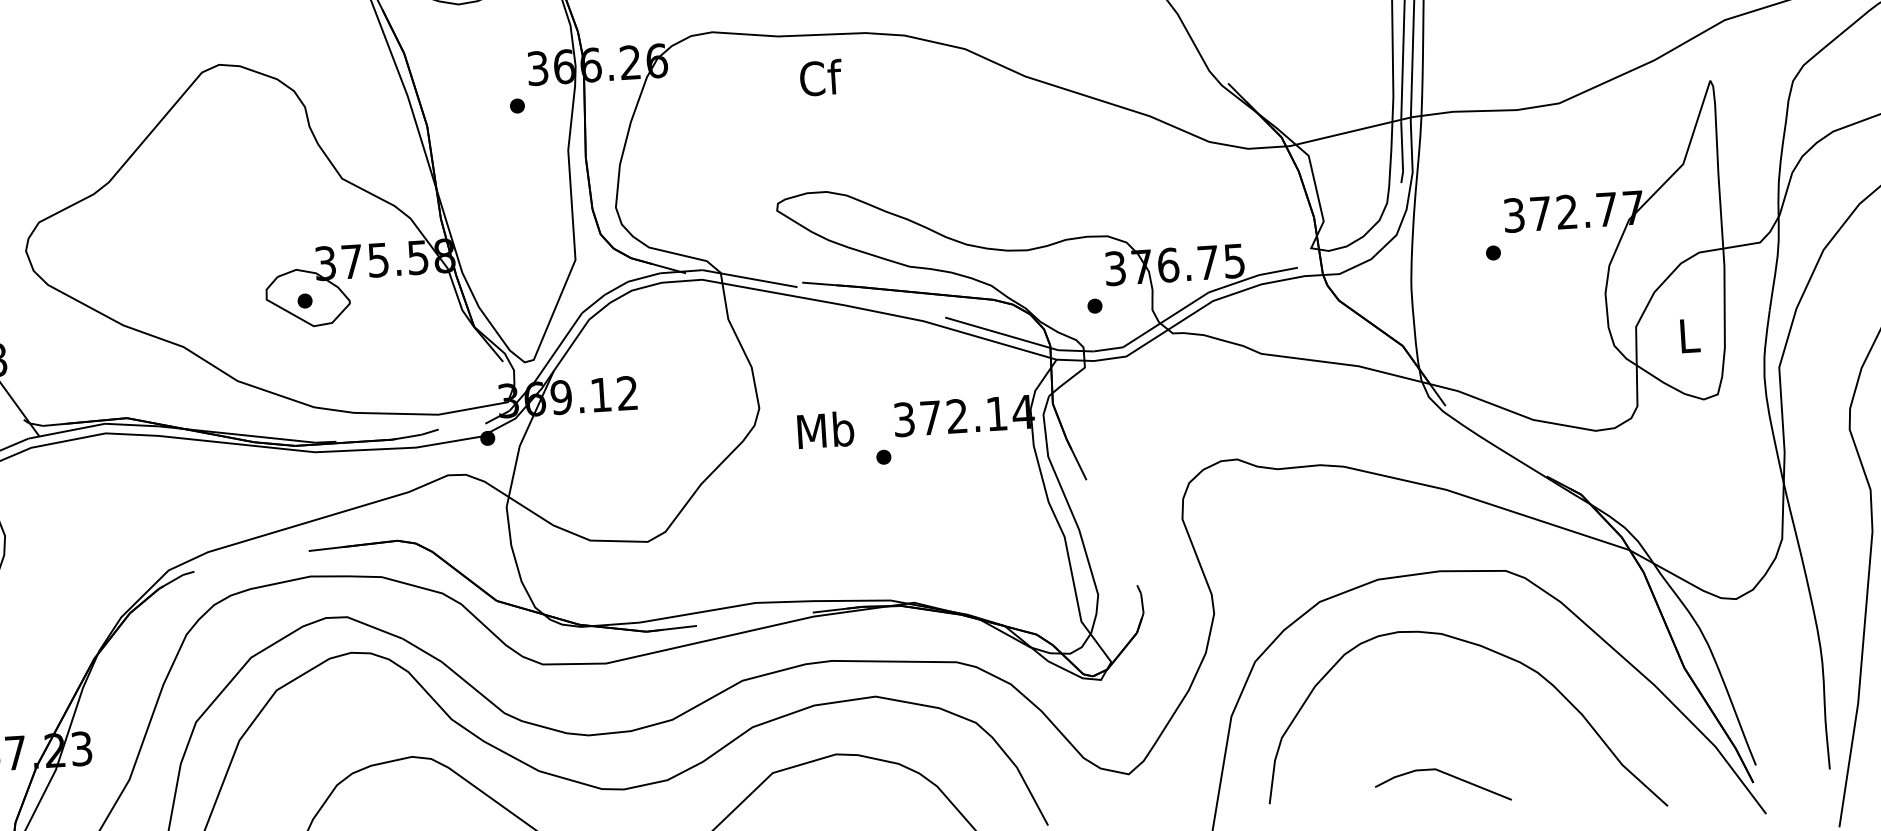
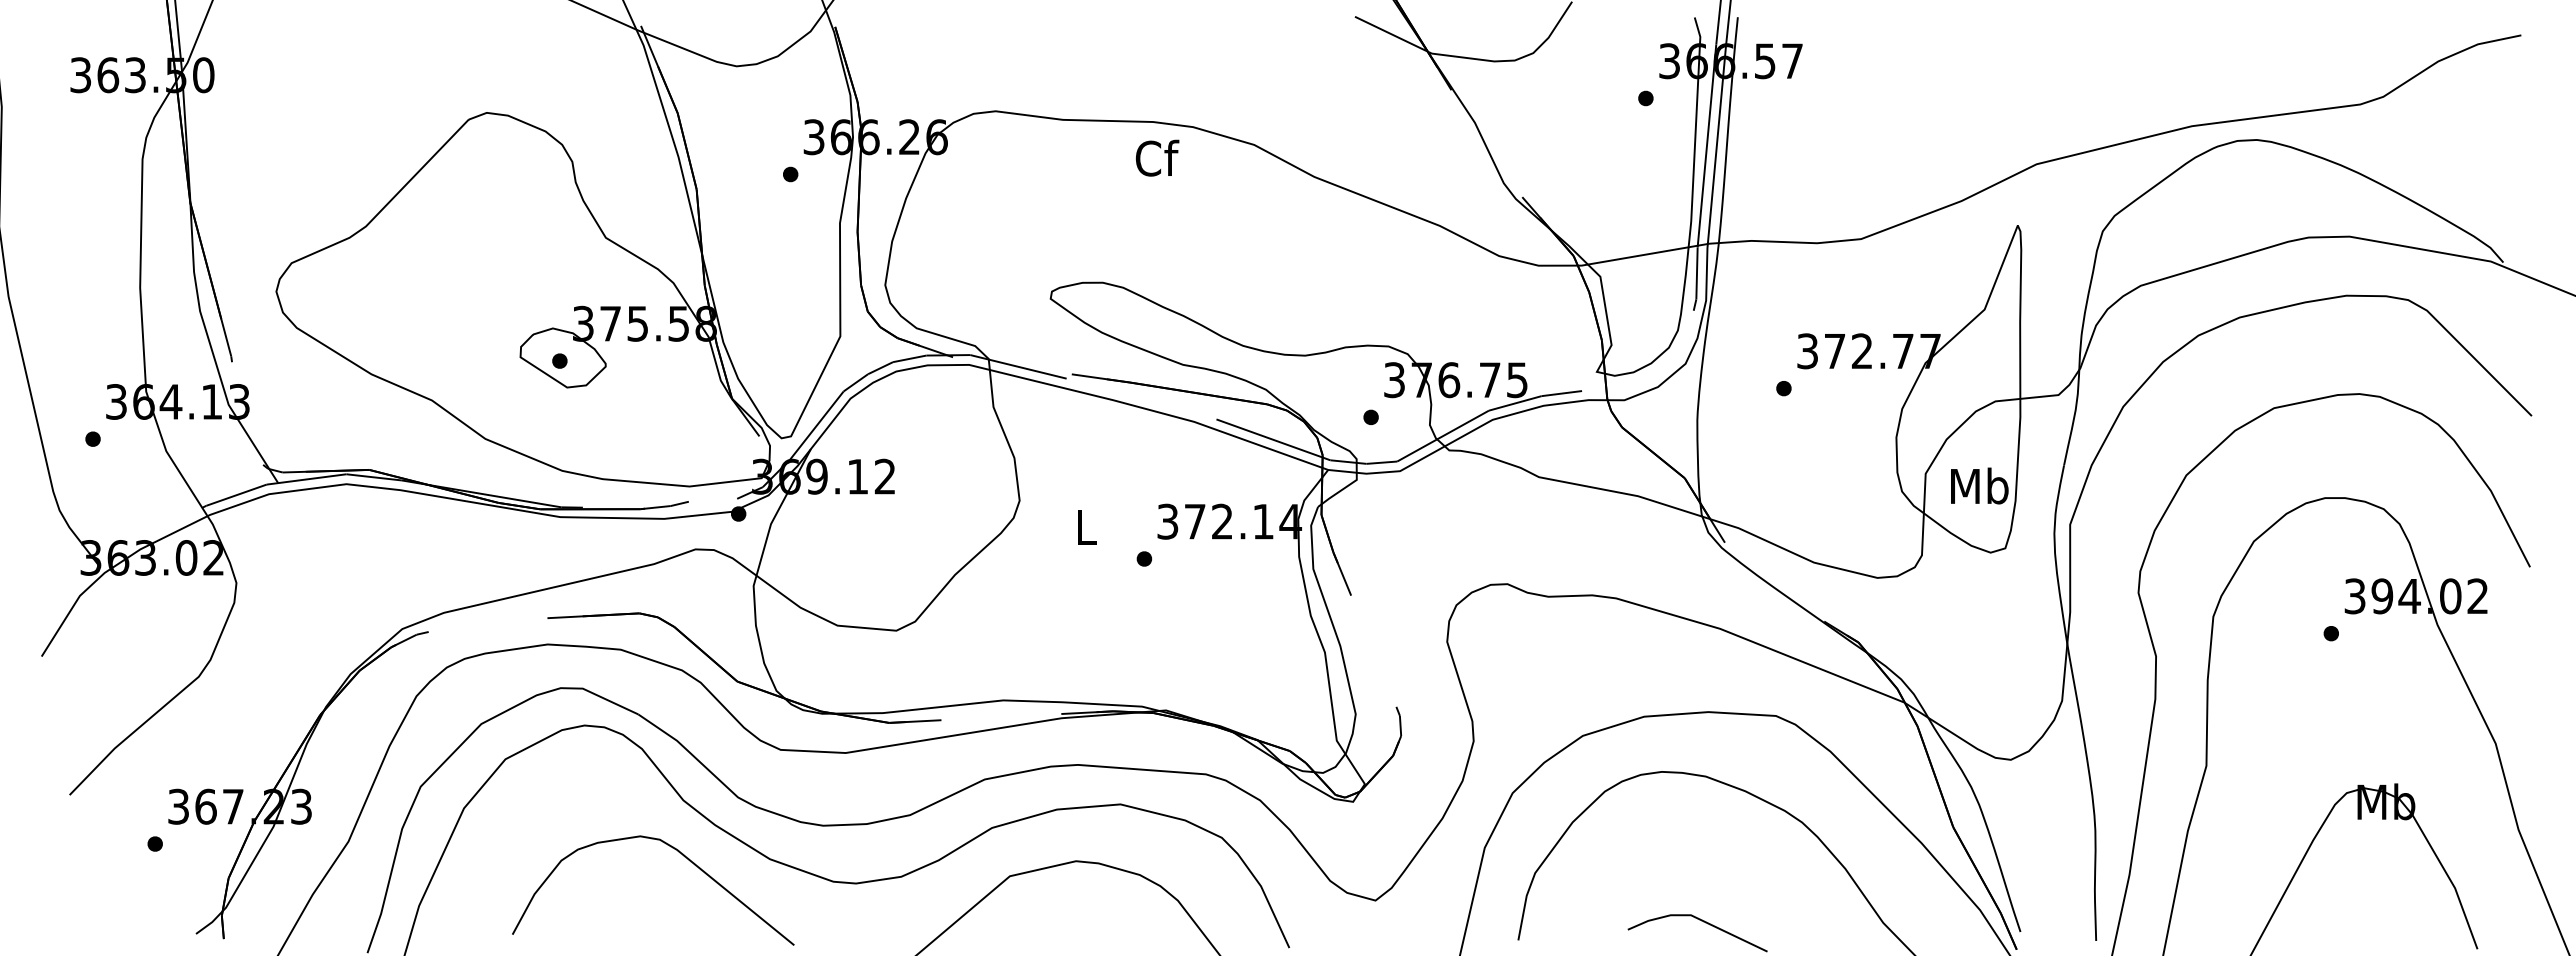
text: (821, 77) -> (1157, 157), moved
text: (1688, 335) -> (1979, 485), L -> Mb
text: (825, 430) -> (1086, 527), Mb -> L

